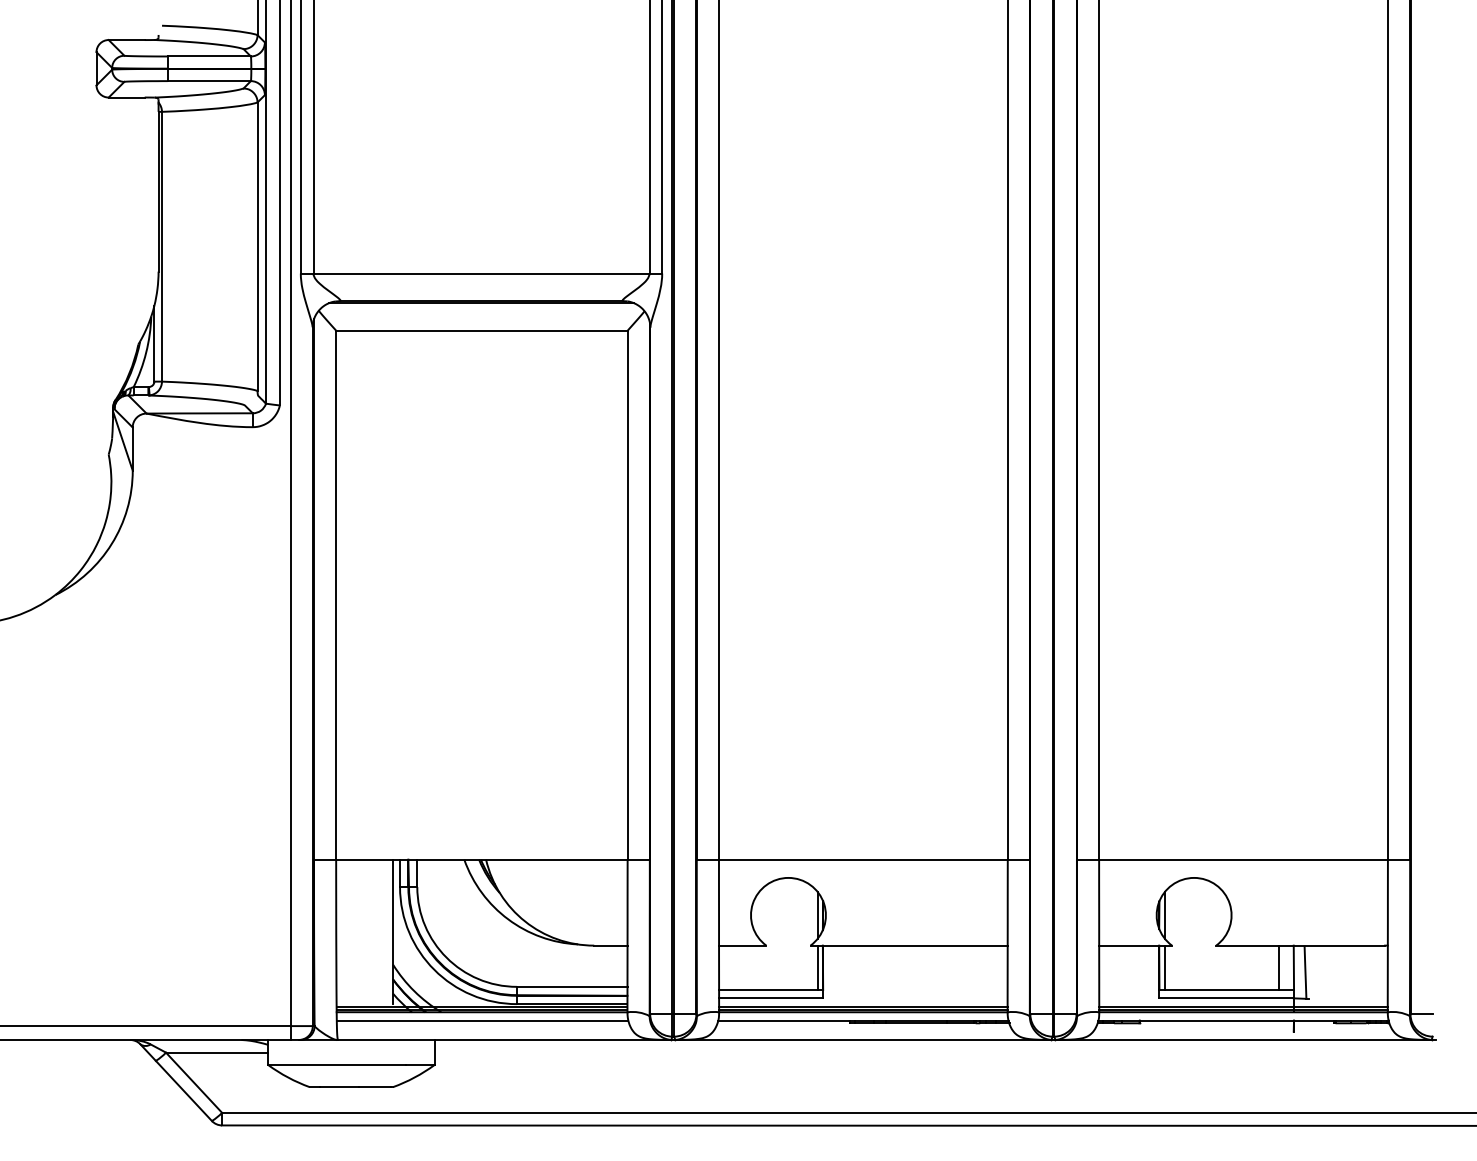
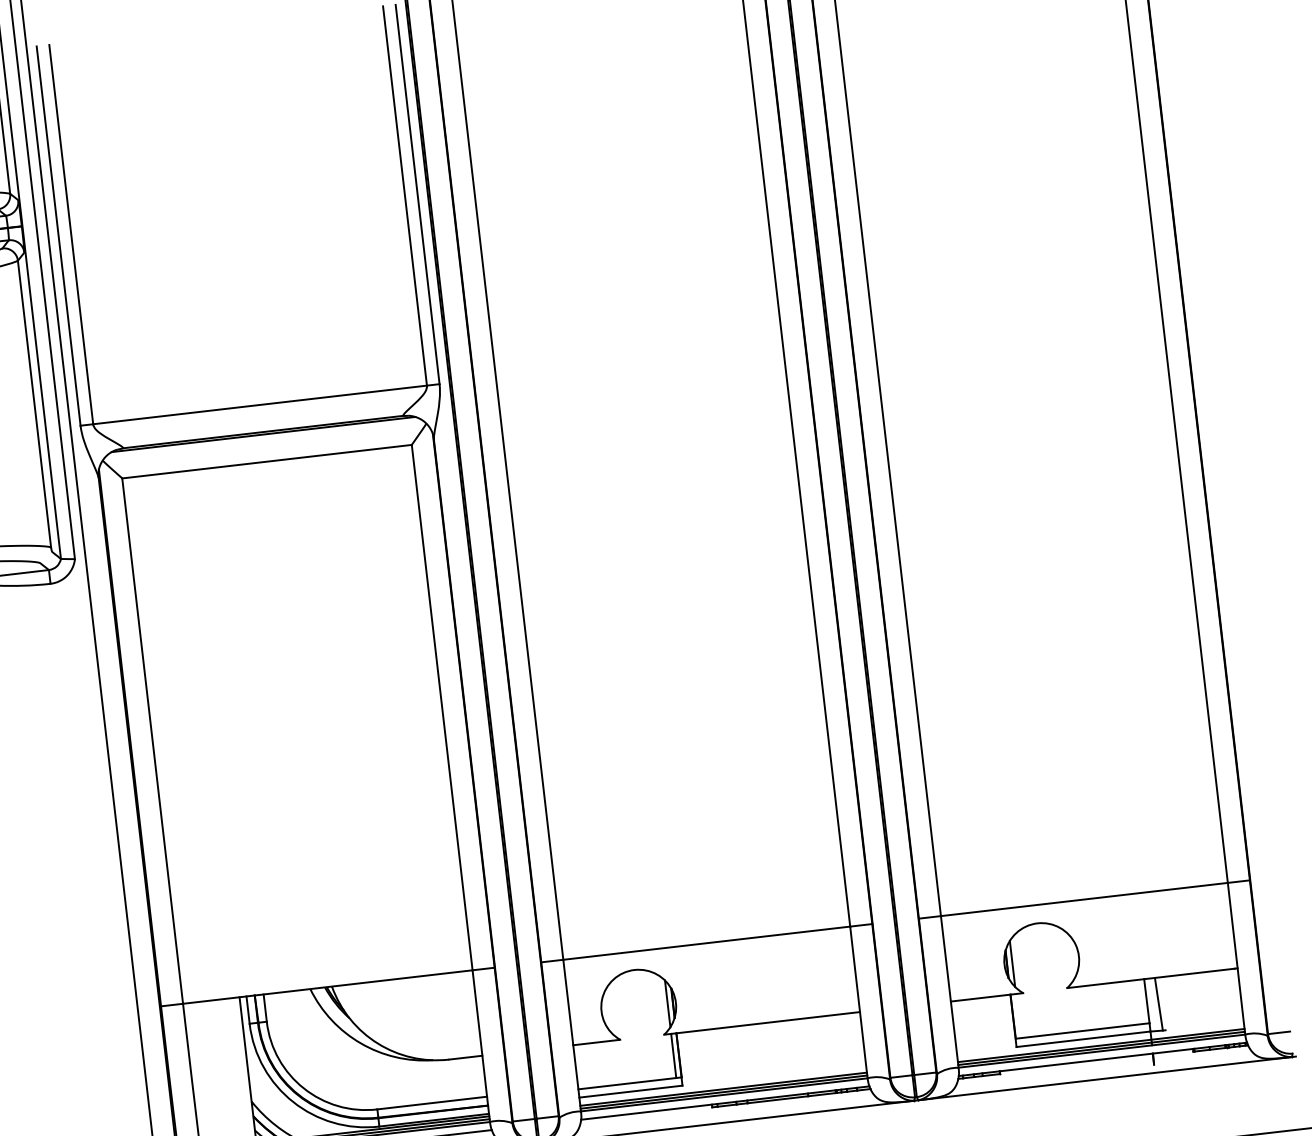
line: (1164, 967) -> (1018, 1015), removed
line: (1278, 967) -> (1131, 1002), removed

